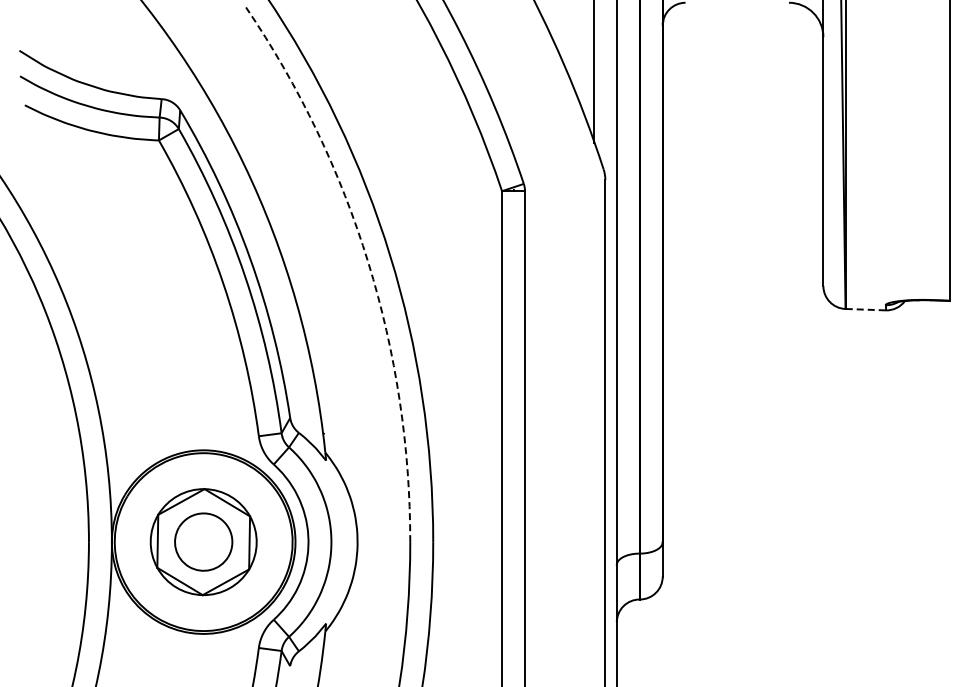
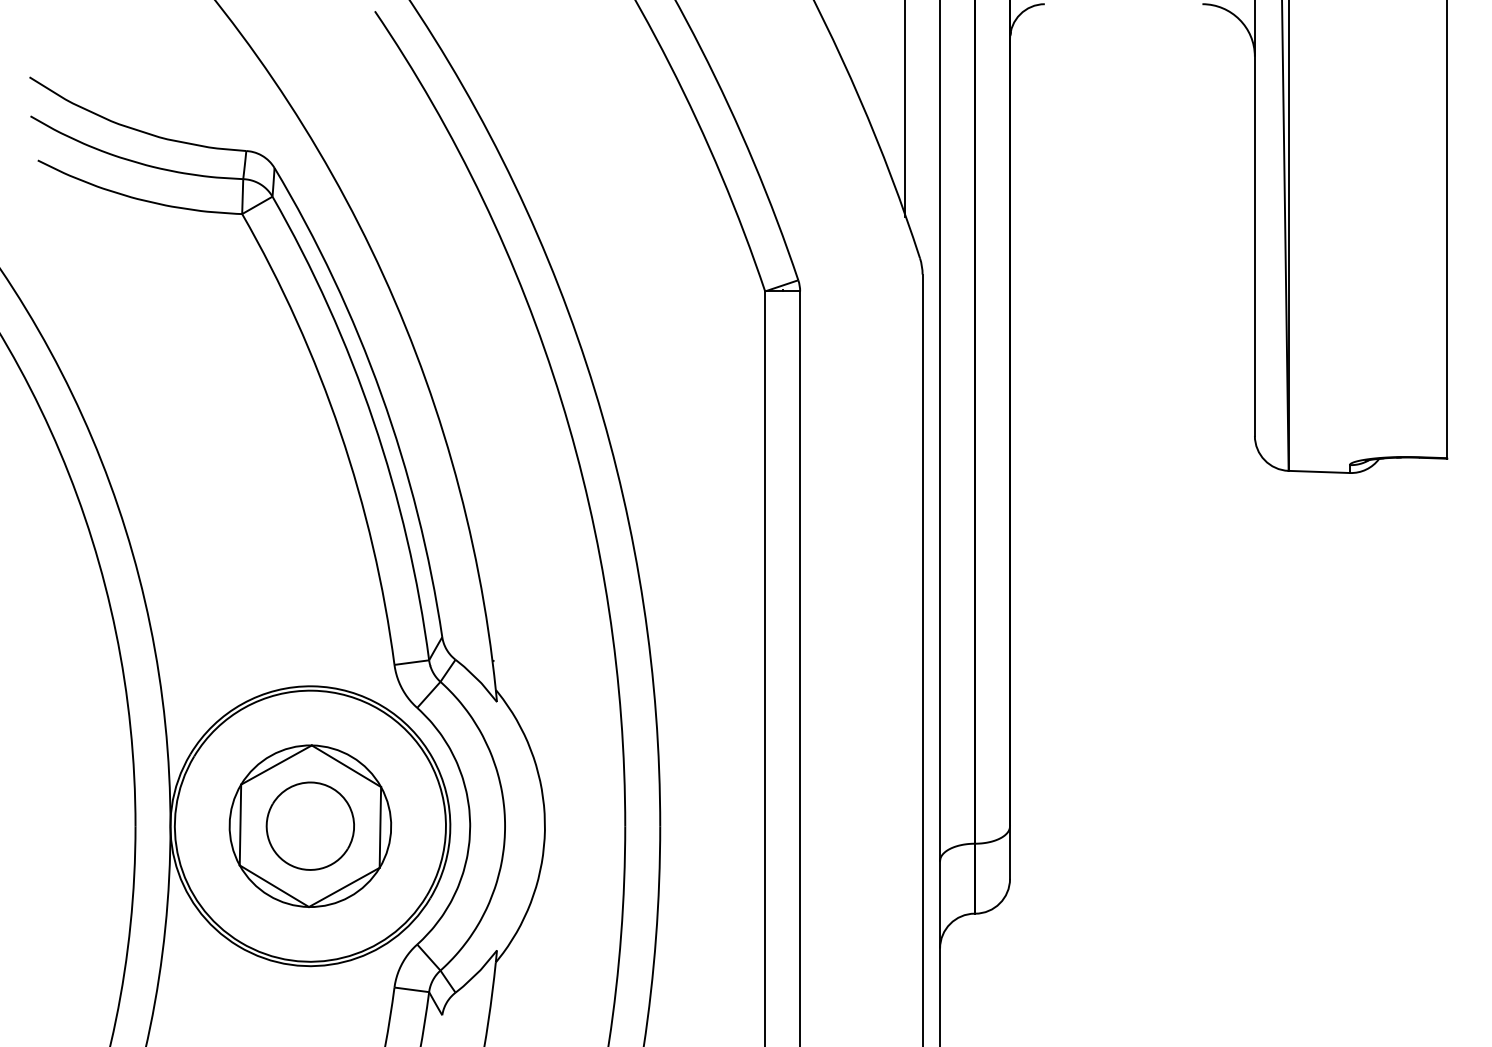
arc: (368, 262) -> (561, 400), dashed -> solid
line: (865, 309) -> (1319, 471), dashed -> solid

